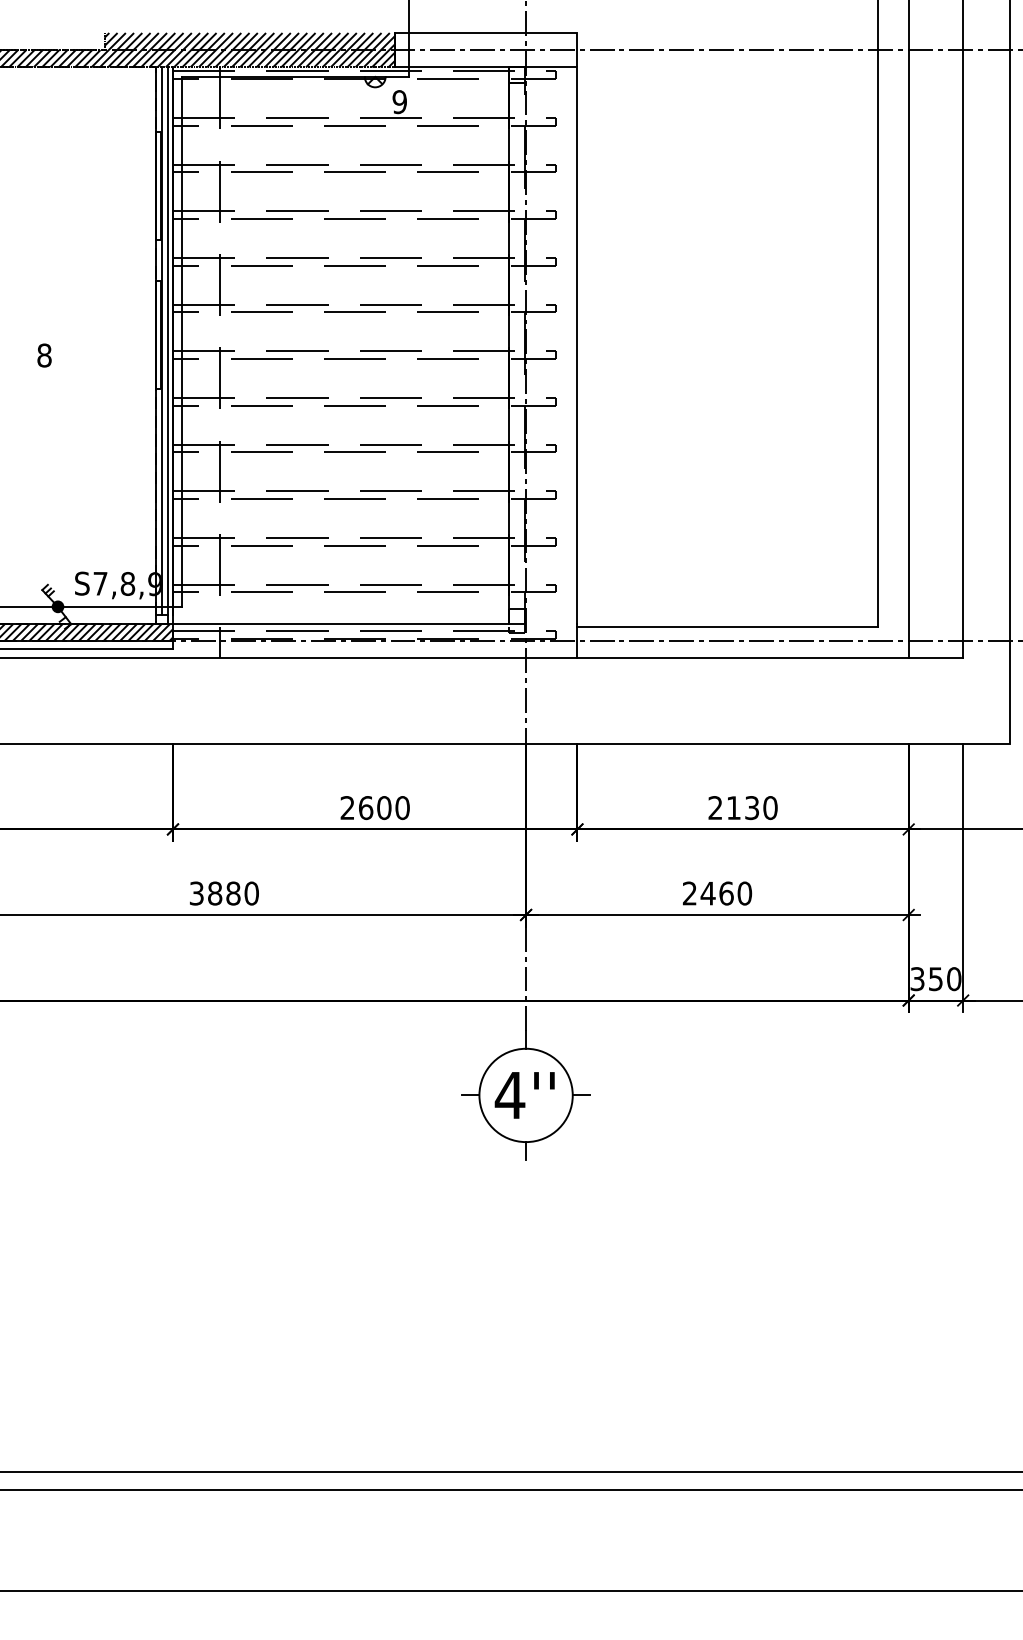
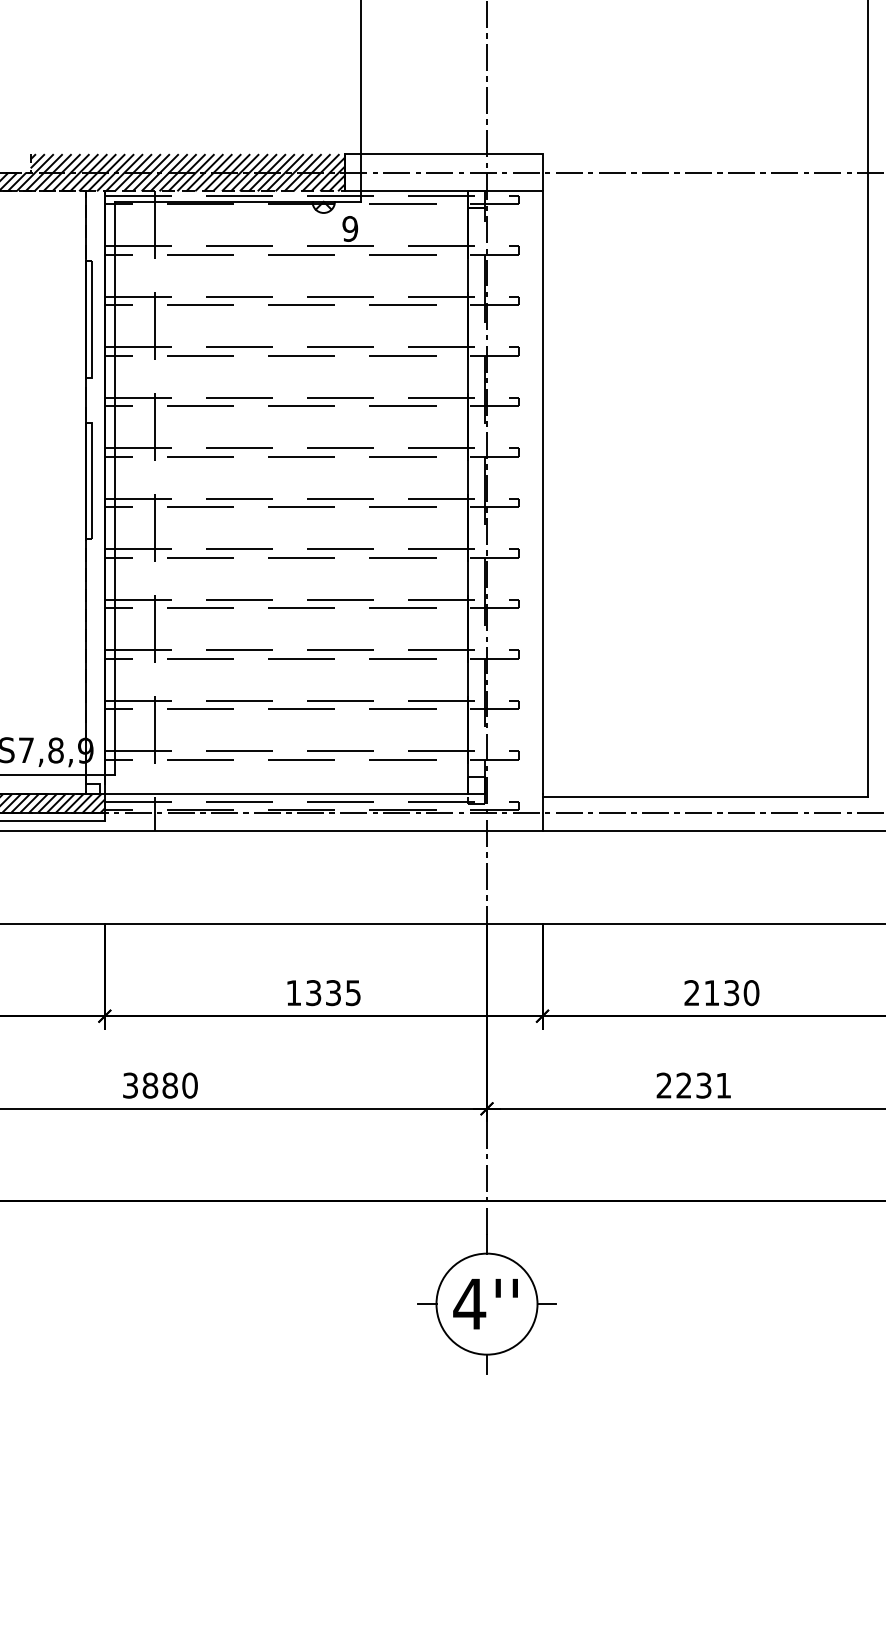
line: (162, 340) -> (93, 487), removed
line: (168, 340) -> (99, 487), removed
text: (374, 808) -> (322, 993), 2600 -> 1335
text: (726, 893) -> (703, 1085), 2460 -> 2231

